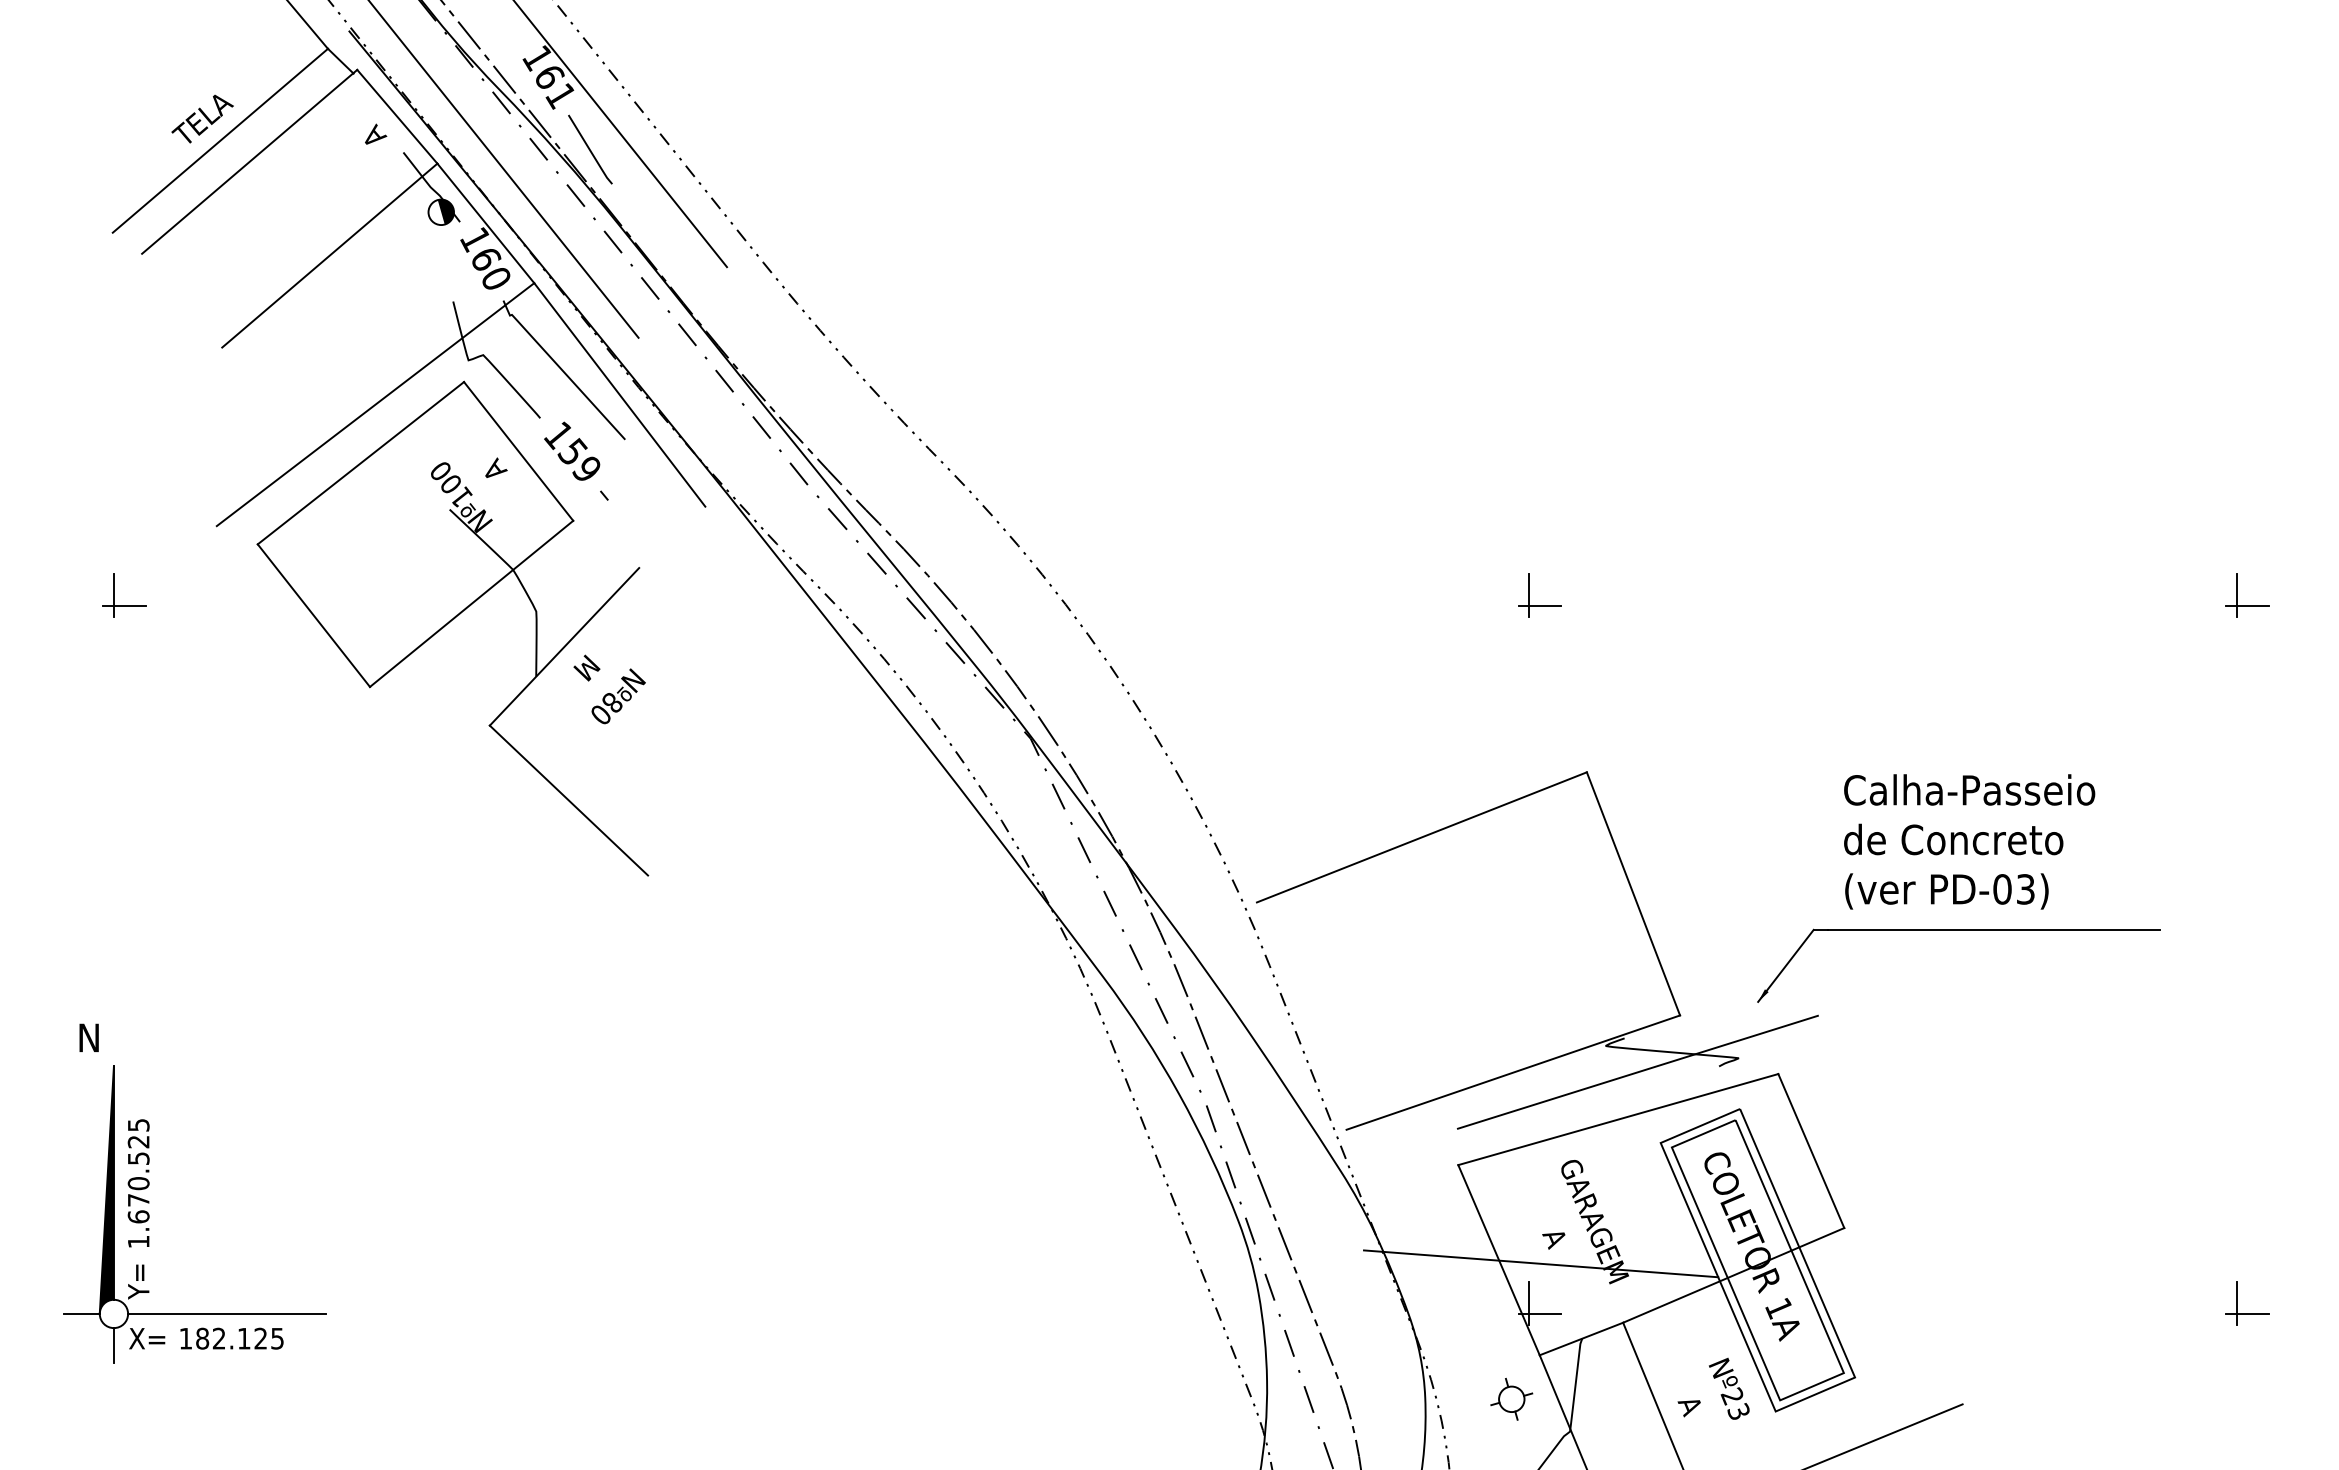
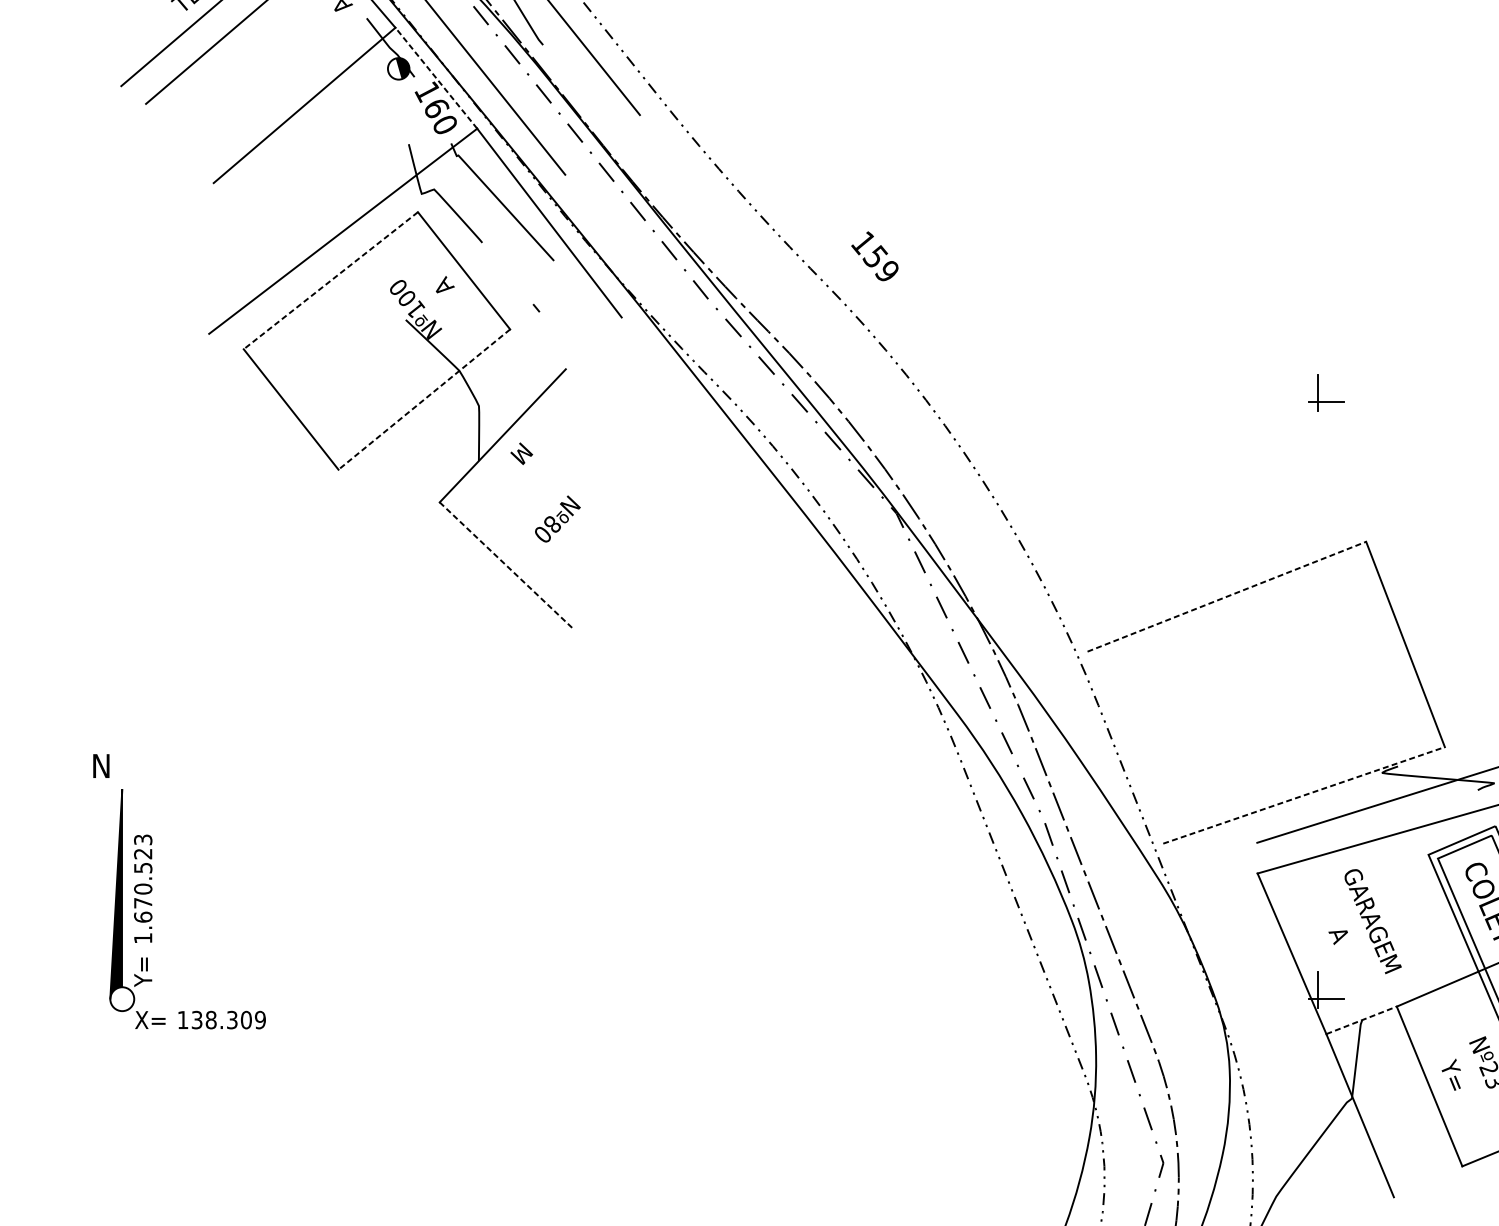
line: (485, 223) -> (436, 78), solid -> dashed
text: (572, 450) -> (875, 255), moved
line: (360, 463) -> (330, 281), solid -> dashed
part: (114, 595) -> (122, 392), removed
line: (471, 604) -> (424, 400), solid -> dashed
text: (618, 696) -> (557, 519), moved
line: (568, 800) -> (506, 565), solid -> dashed
line: (1422, 837) -> (1227, 596), solid -> dashed
line: (1513, 1072) -> (1304, 795), solid -> dashed
text: (138, 1124) -> (143, 839), 1.670.525 -> 1.670.523
line: (1540, 1263) -> (1327, 956), removed
line: (81, 1313) -> (94, 998), removed
line: (227, 1313) -> (218, 998), removed
text: (240, 1338) -> (229, 1019), 182.125 -> 138.309
line: (1581, 1339) -> (1361, 1020), solid -> dashed
line: (113, 1345) -> (121, 1025), removed
part: (1511, 1399) -> (1302, 1071), removed
text: (1688, 1403) -> (1452, 1074), A -> Y=

